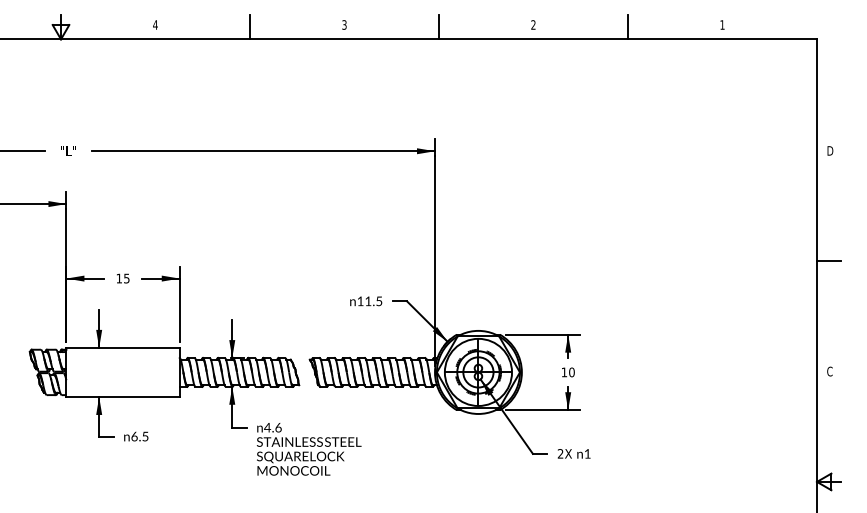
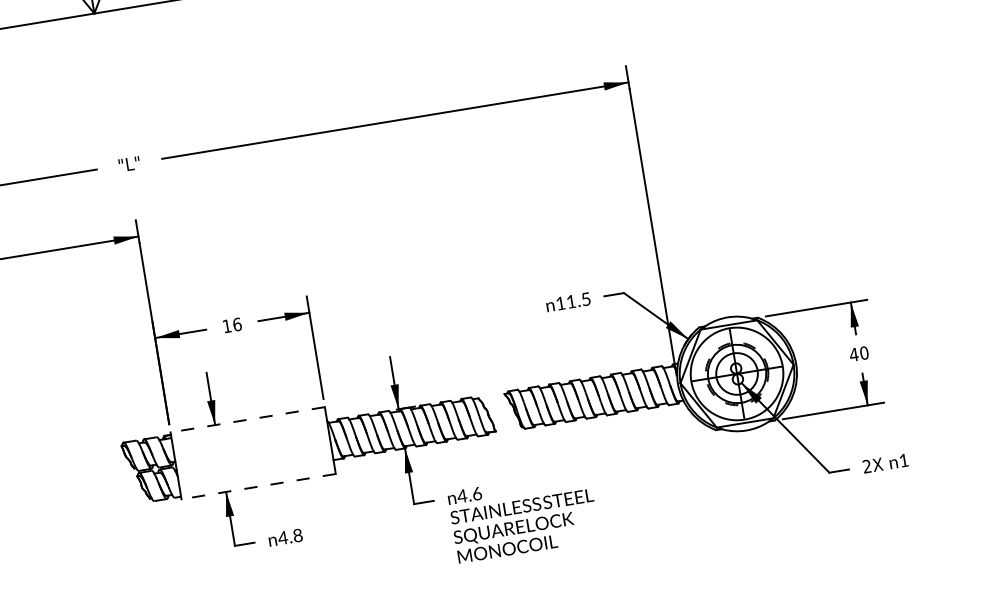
text: (126, 278) -> (236, 324), 15 -> 16
line: (123, 347) -> (248, 419), solid -> dashed
text: (564, 372) -> (854, 354), 10 -> 40
line: (123, 396) -> (259, 485), solid -> dashed
text: (139, 436) -> (289, 536), 6.5 -> 4.8

